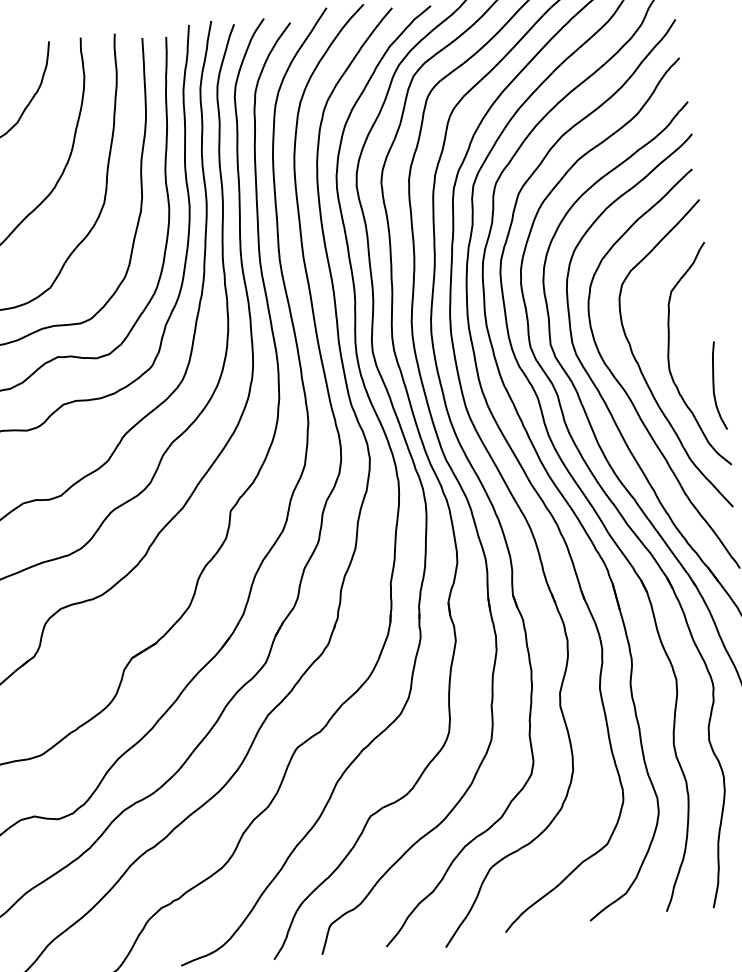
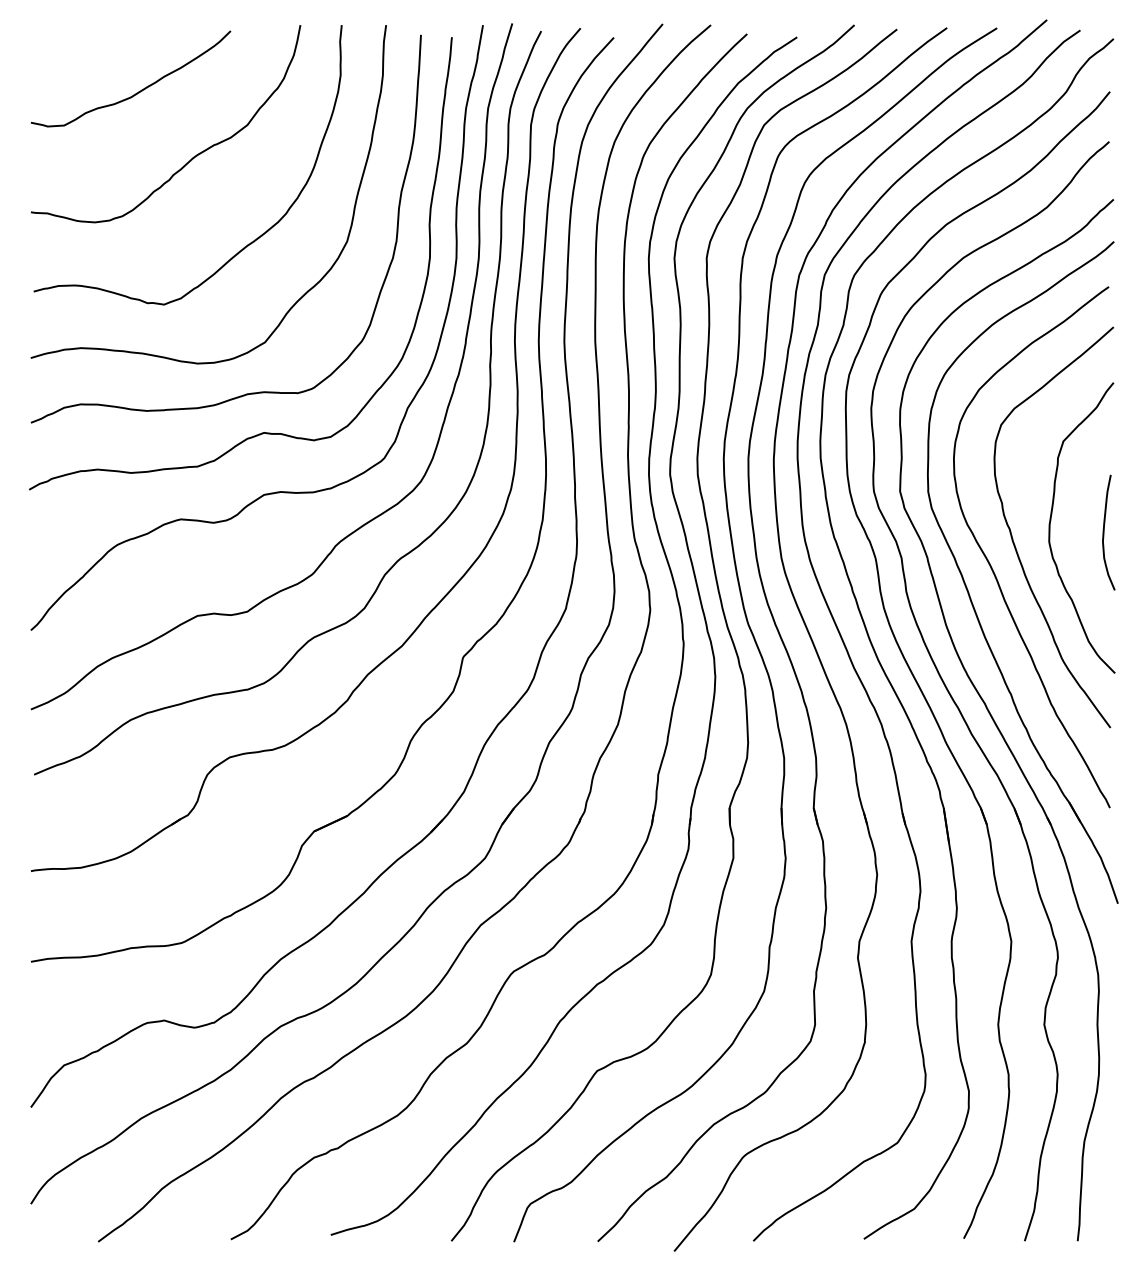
curve: (714, 386) -> (1104, 532), moved

